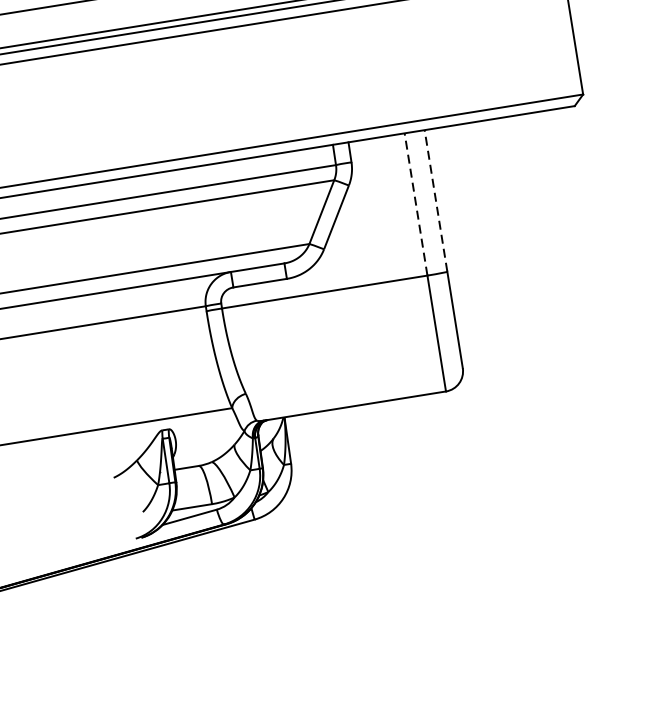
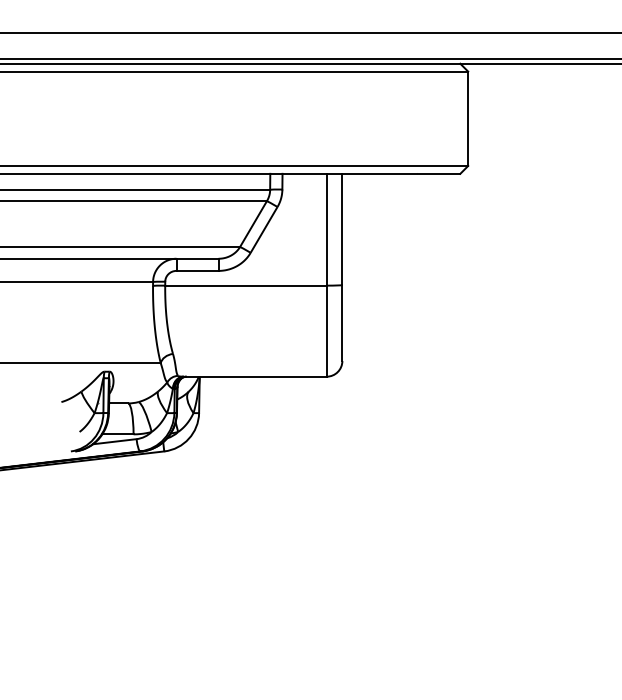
line: (436, 200) -> (342, 229), dashed -> solid
line: (415, 204) -> (326, 229), dashed -> solid

